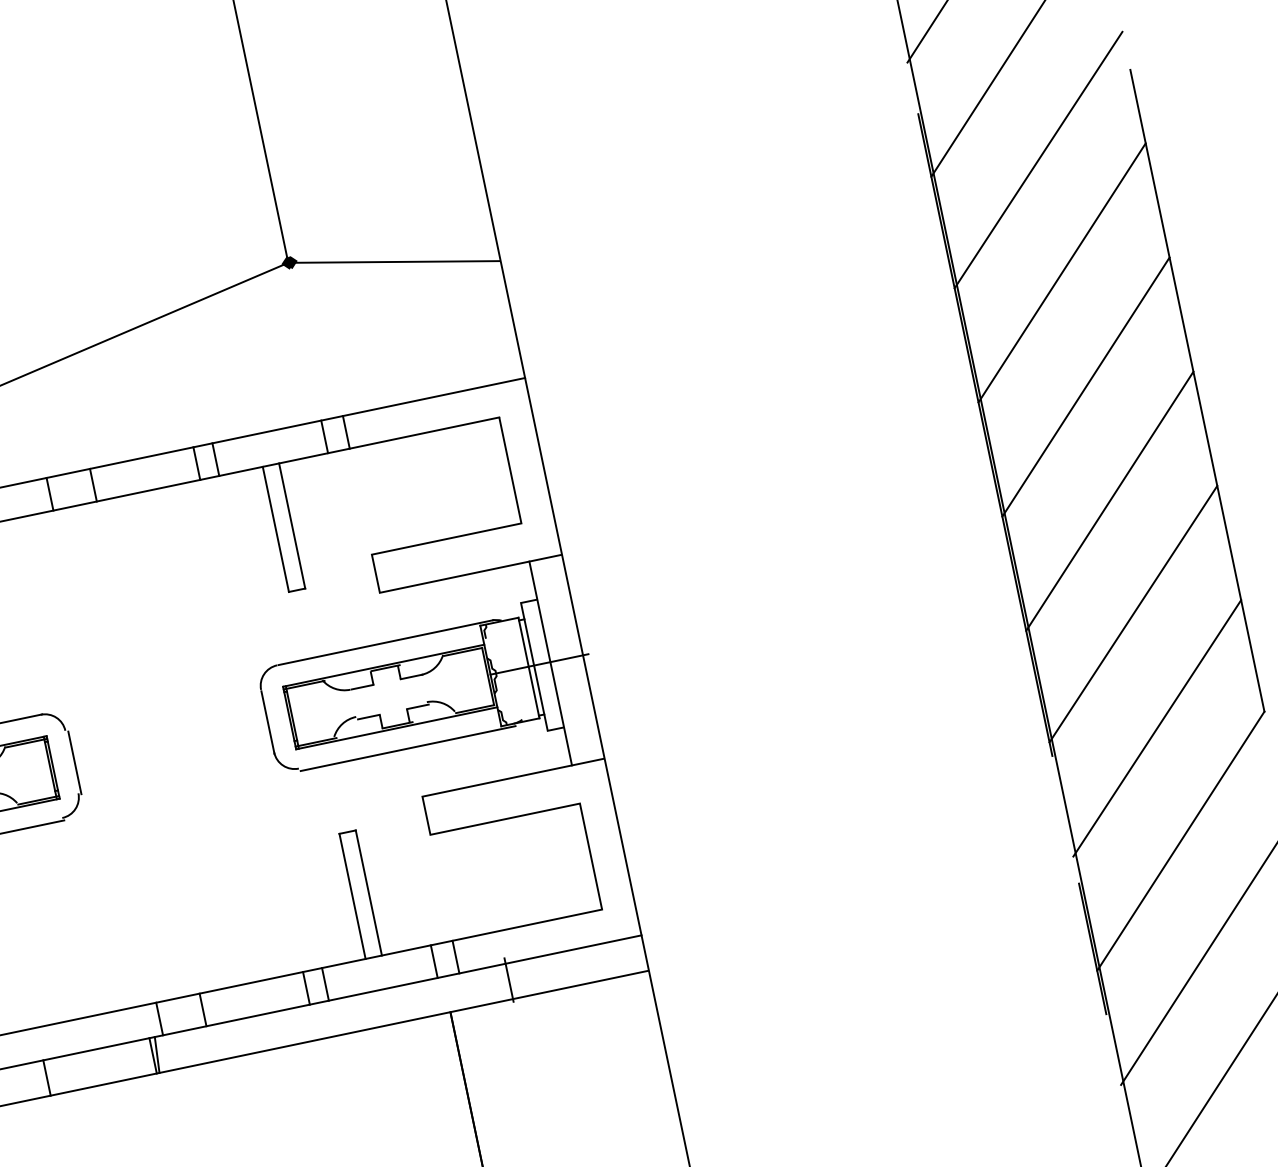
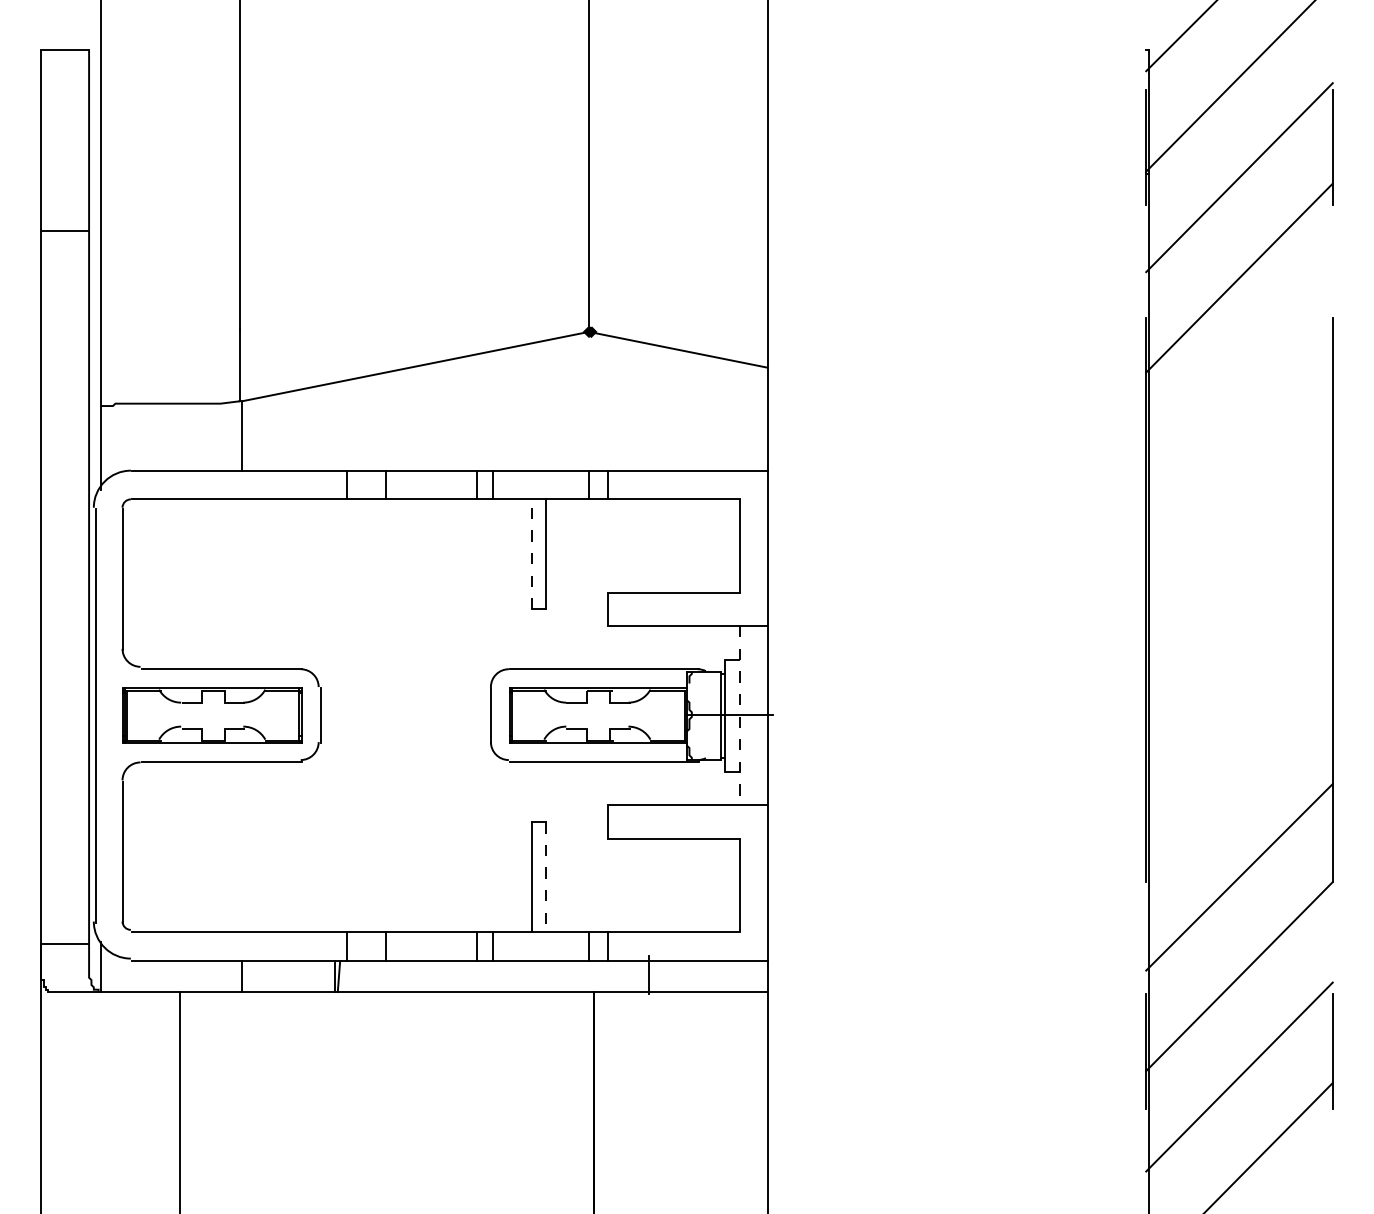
line: (1038, 160) -> (1239, 377), removed
line: (1062, 272) -> (1239, 476), removed
line: (1085, 386) -> (1239, 576), removed
line: (1109, 501) -> (1239, 677), removed
line: (275, 528) -> (531, 553), solid -> dashed
line: (1133, 613) -> (1239, 776), removed
line: (550, 663) -> (739, 715), solid -> dashed
line: (368, 893) -> (545, 877), solid -> dashed

